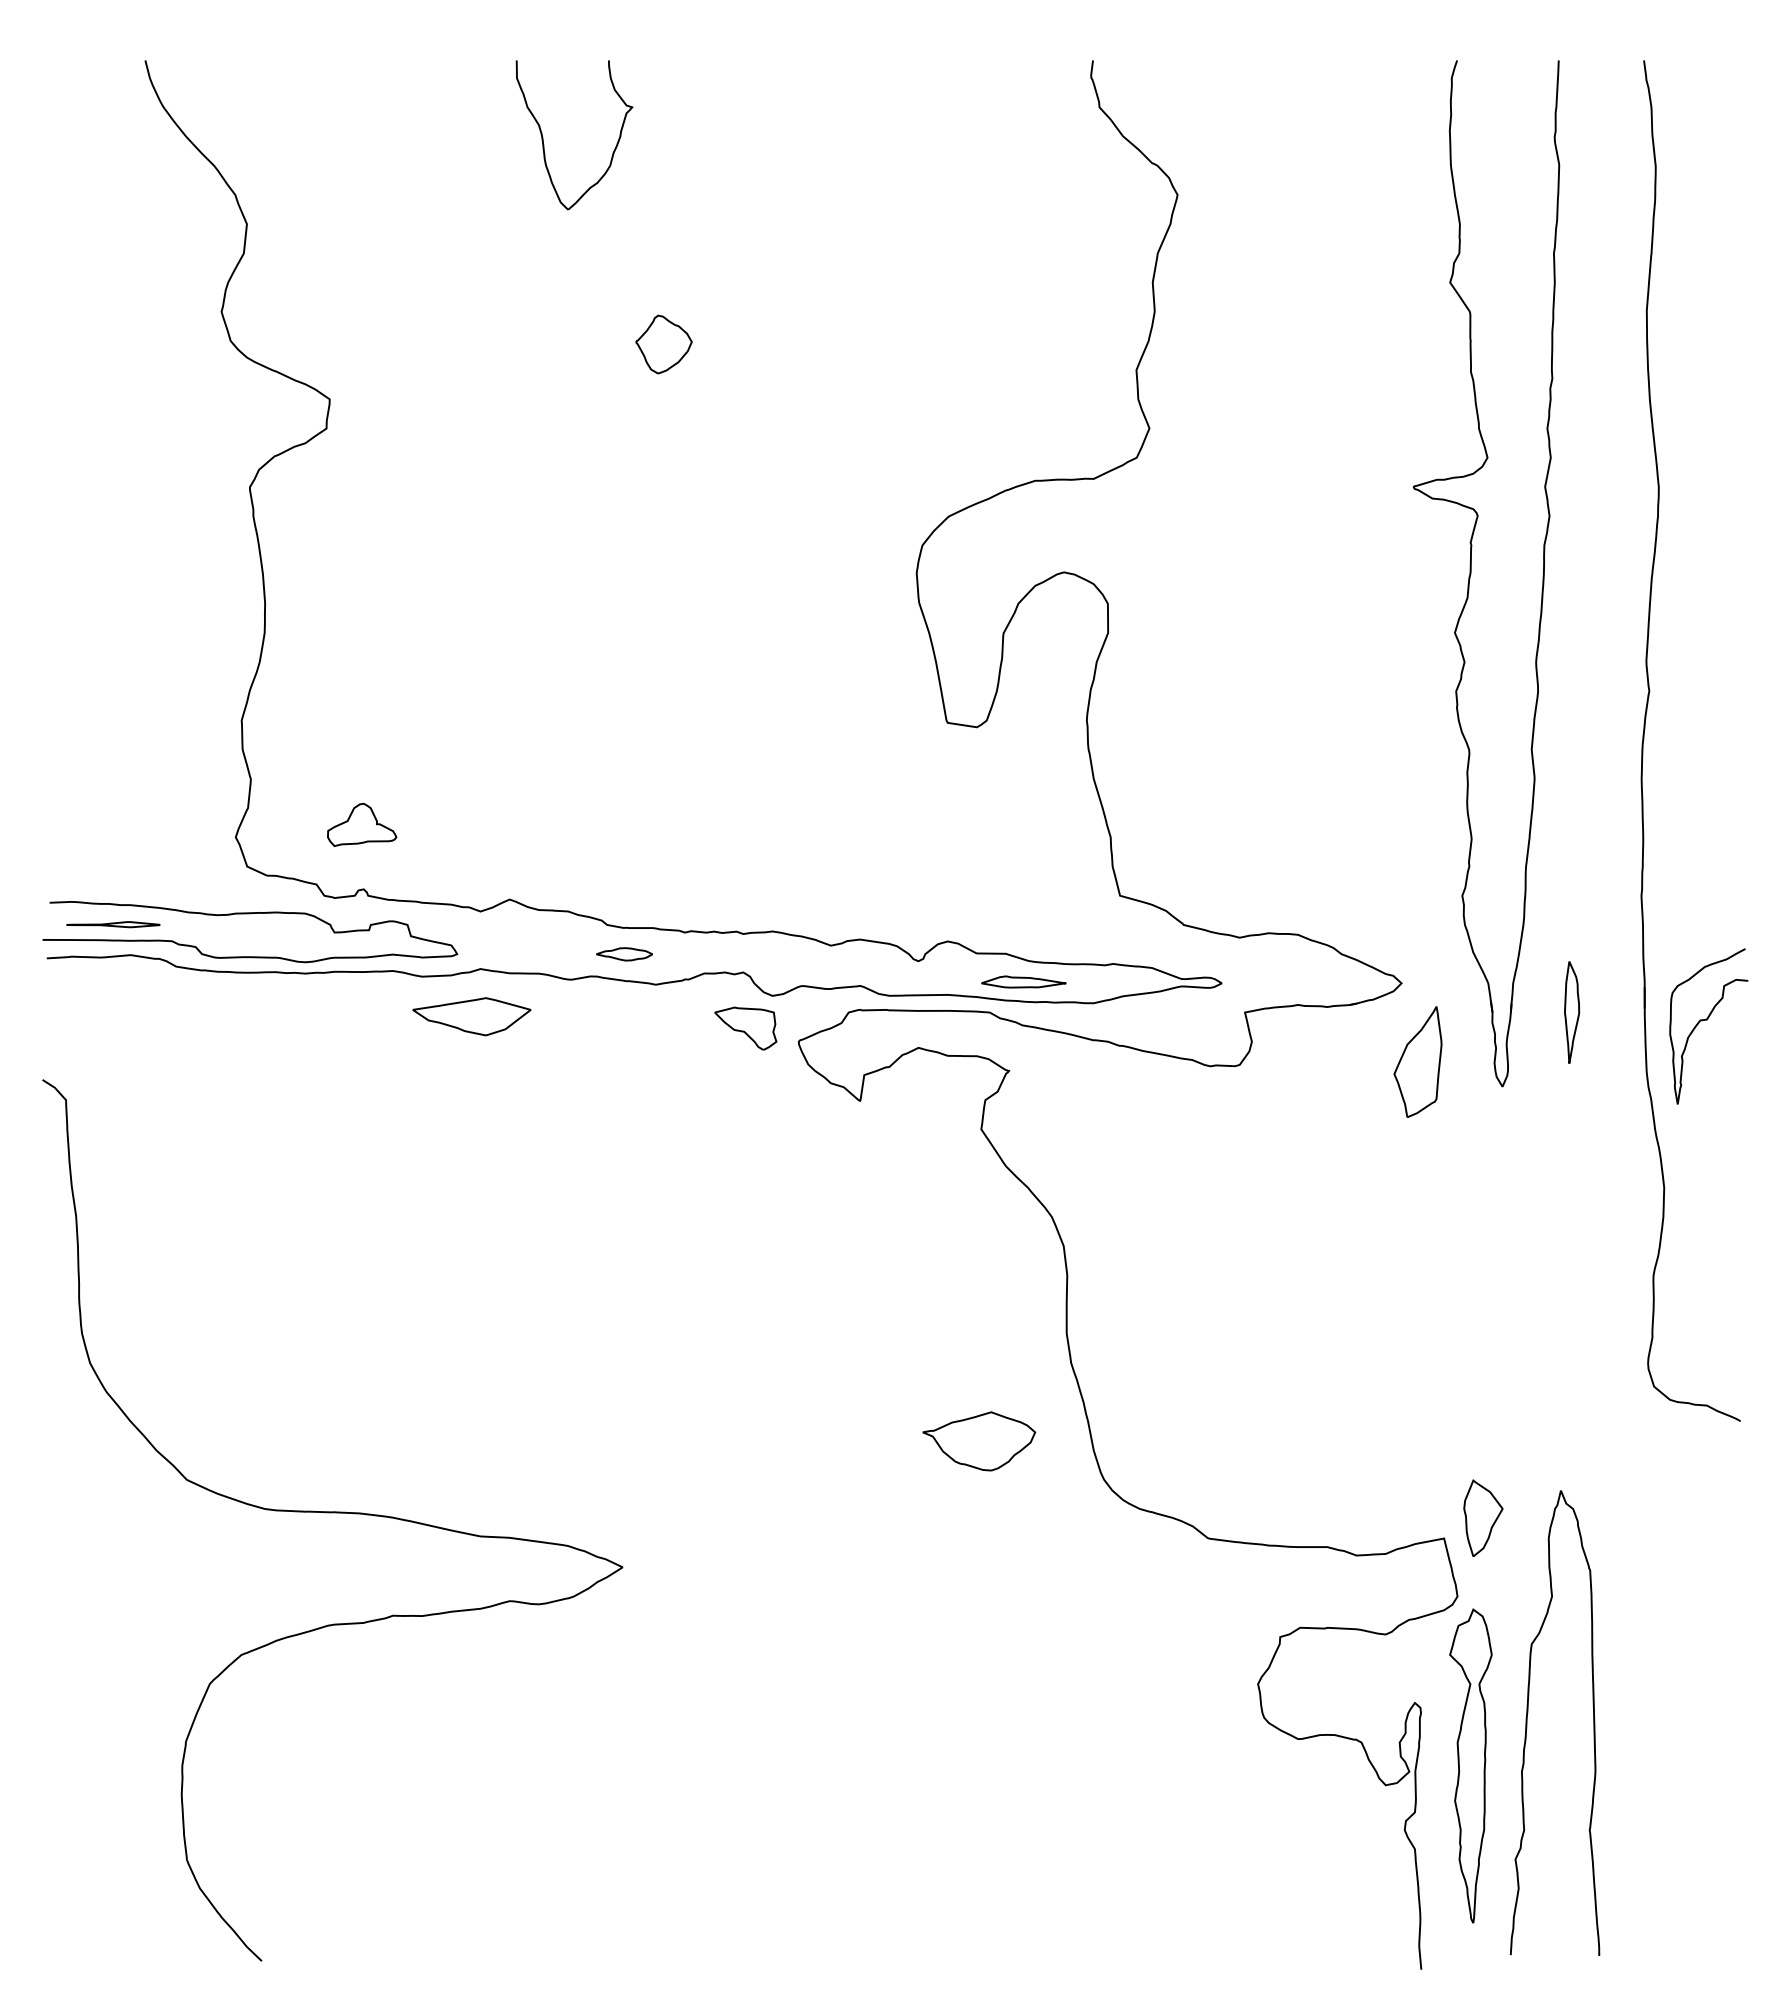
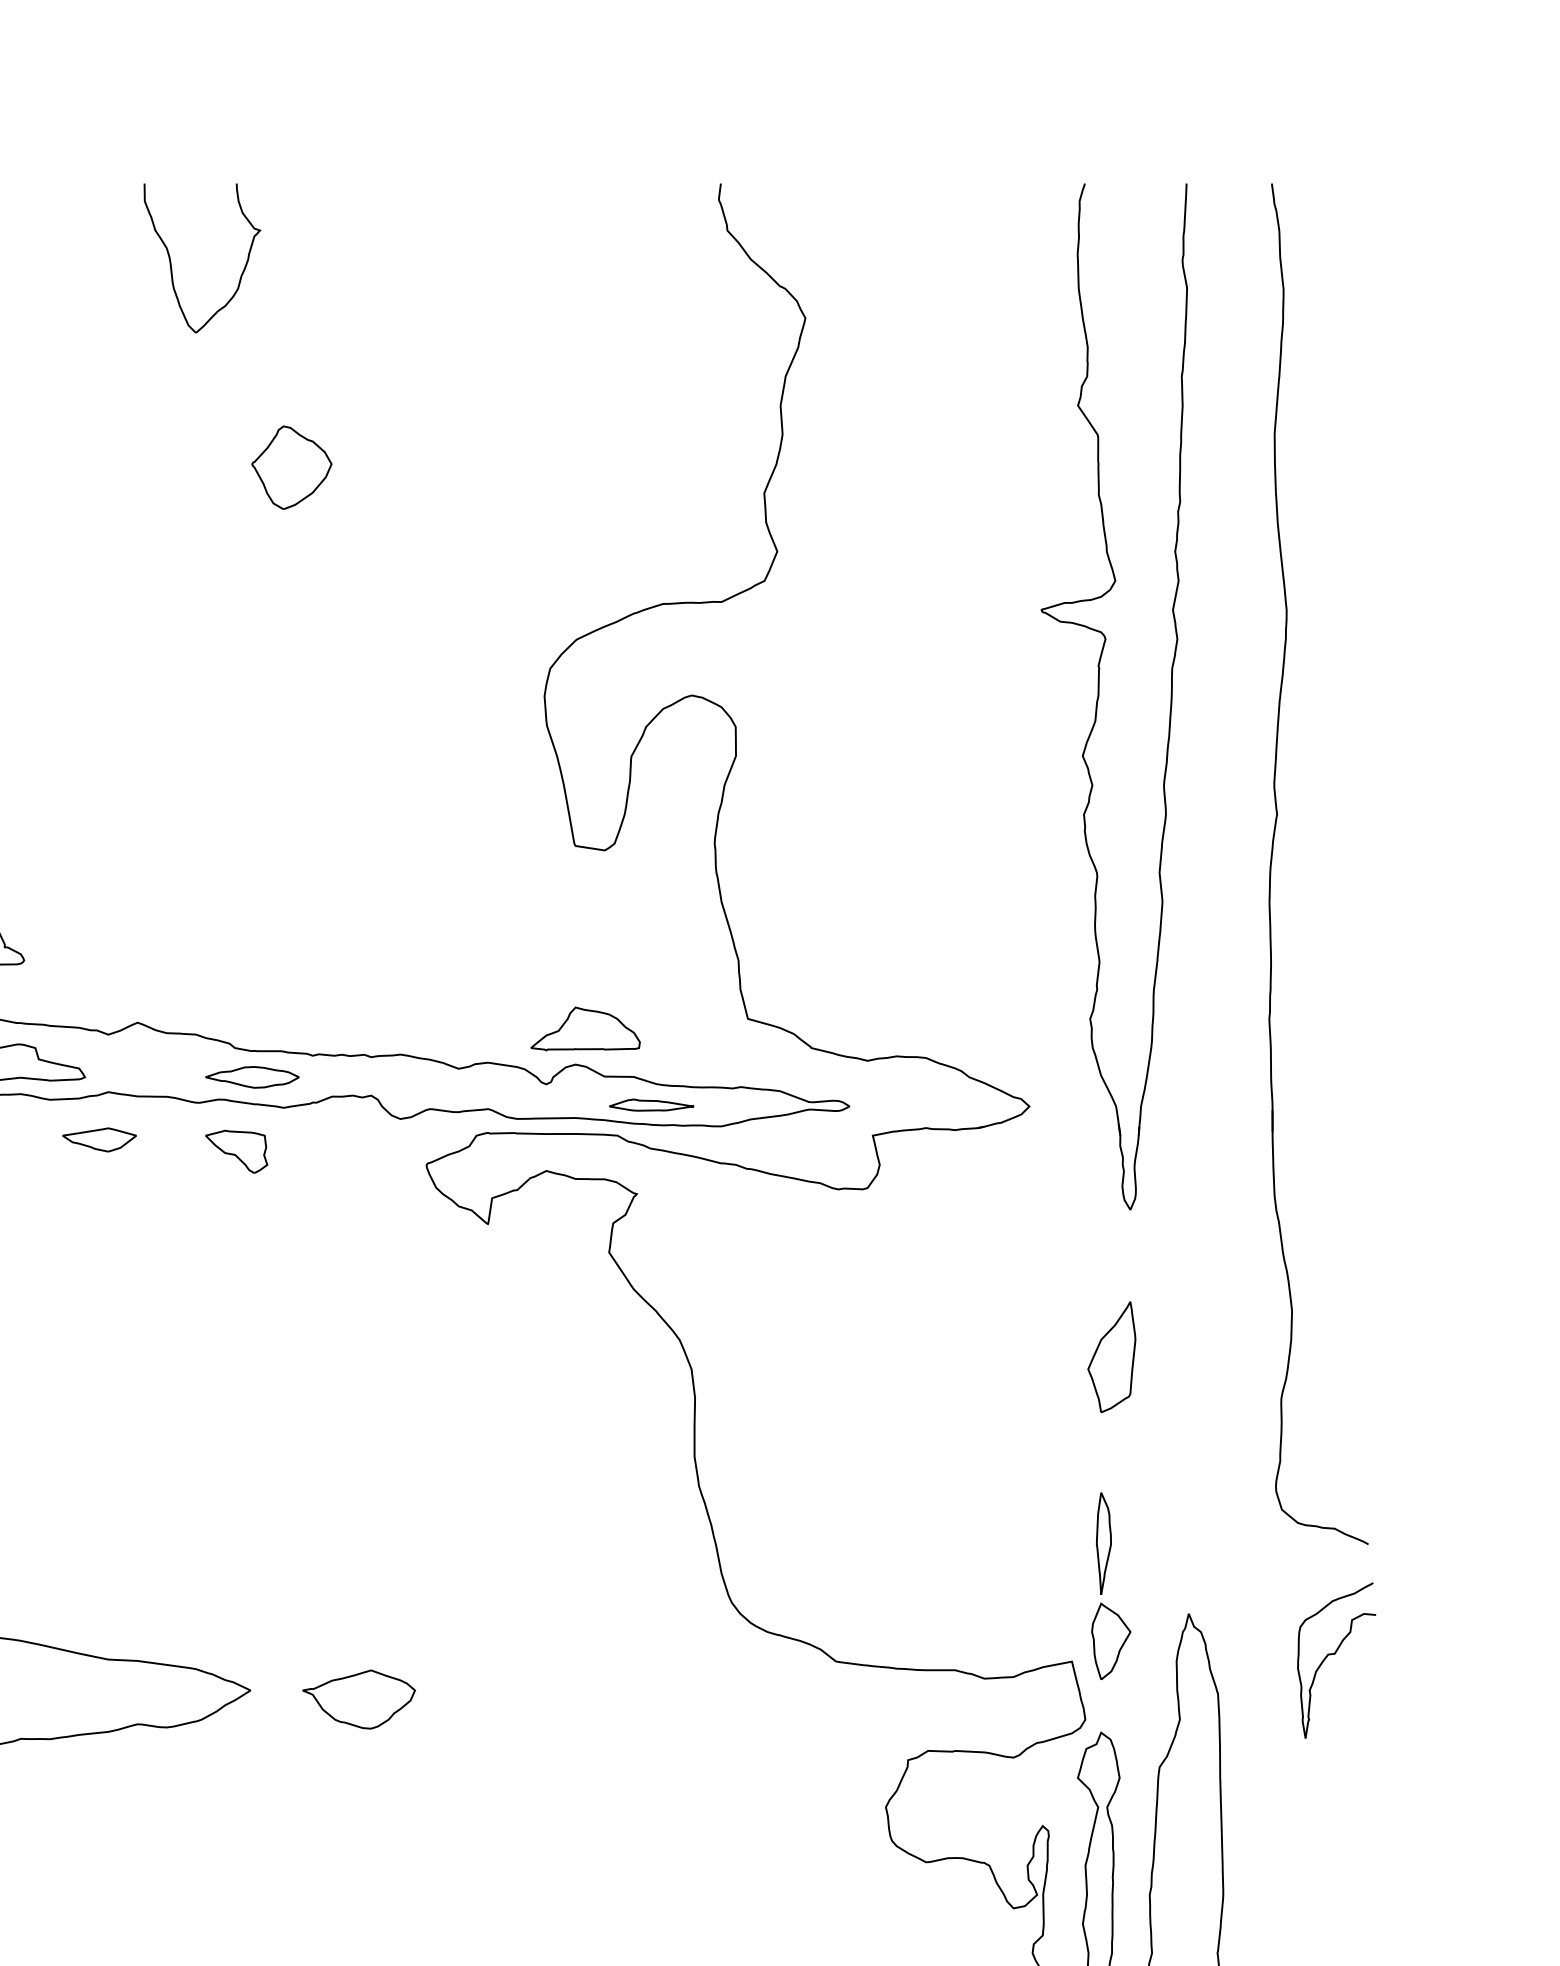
part: (663, 344) -> (291, 467), size x1.43
part: (957, 905) -> (585, 1028), added
part: (624, 954) -> (252, 1077), size x1.67
part: (1572, 1012) -> (1104, 1543), moved
part: (471, 1016) -> (99, 1139), size x0.62
curve: (1707, 1020) -> (1335, 1654), moved
part: (745, 1028) -> (236, 1151), moved
part: (1417, 1061) -> (1111, 1356), moved
part: (979, 1441) -> (359, 1699), moved

